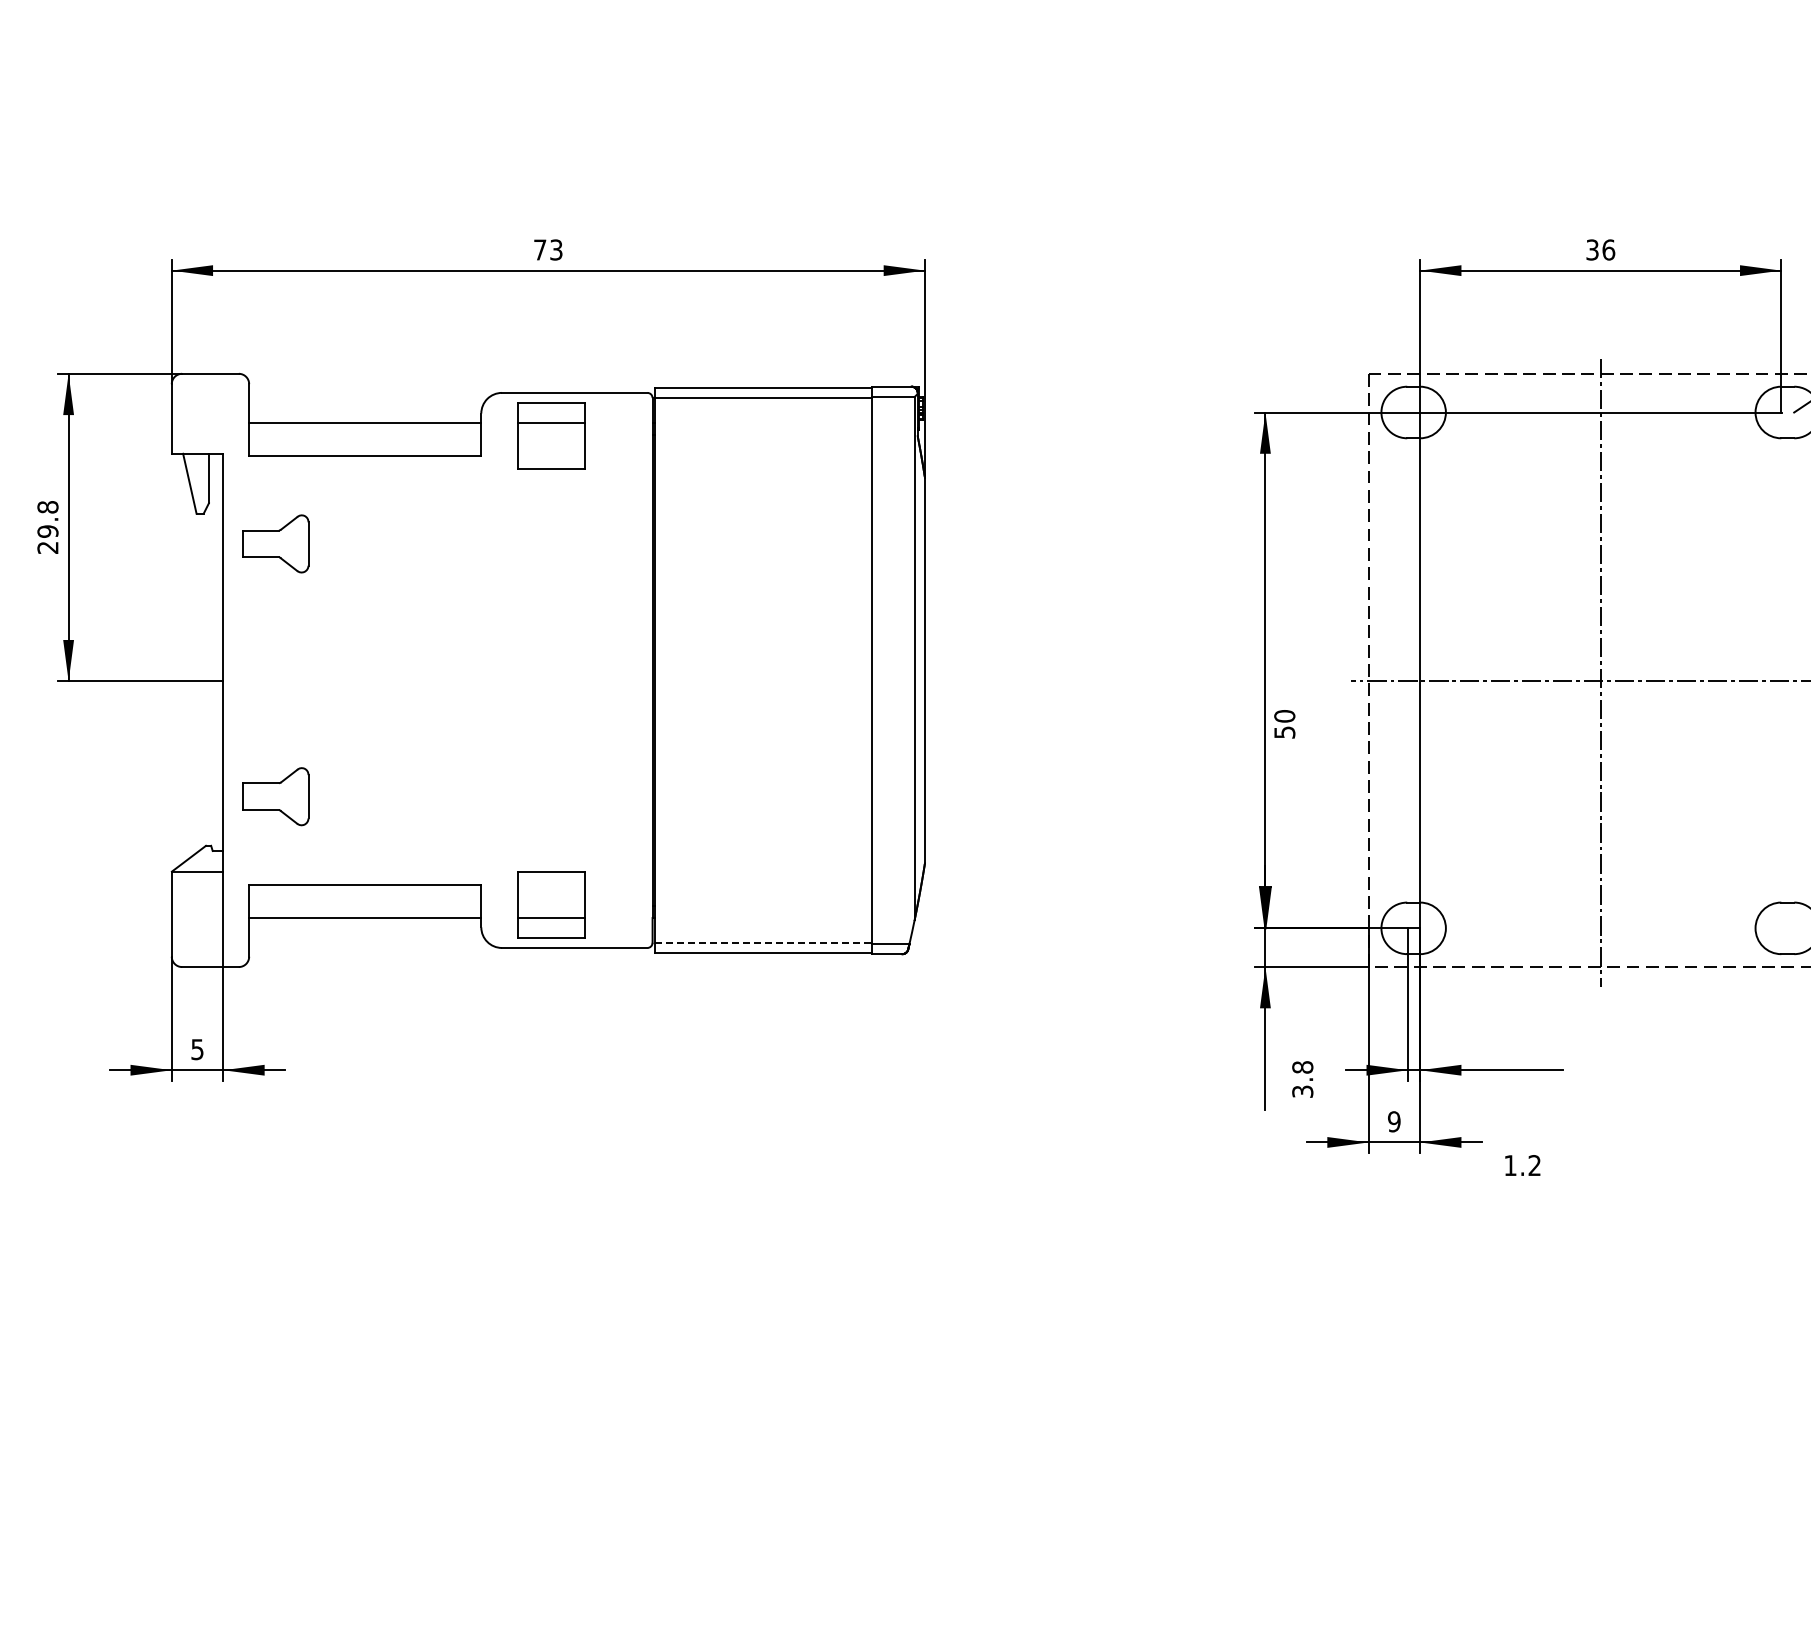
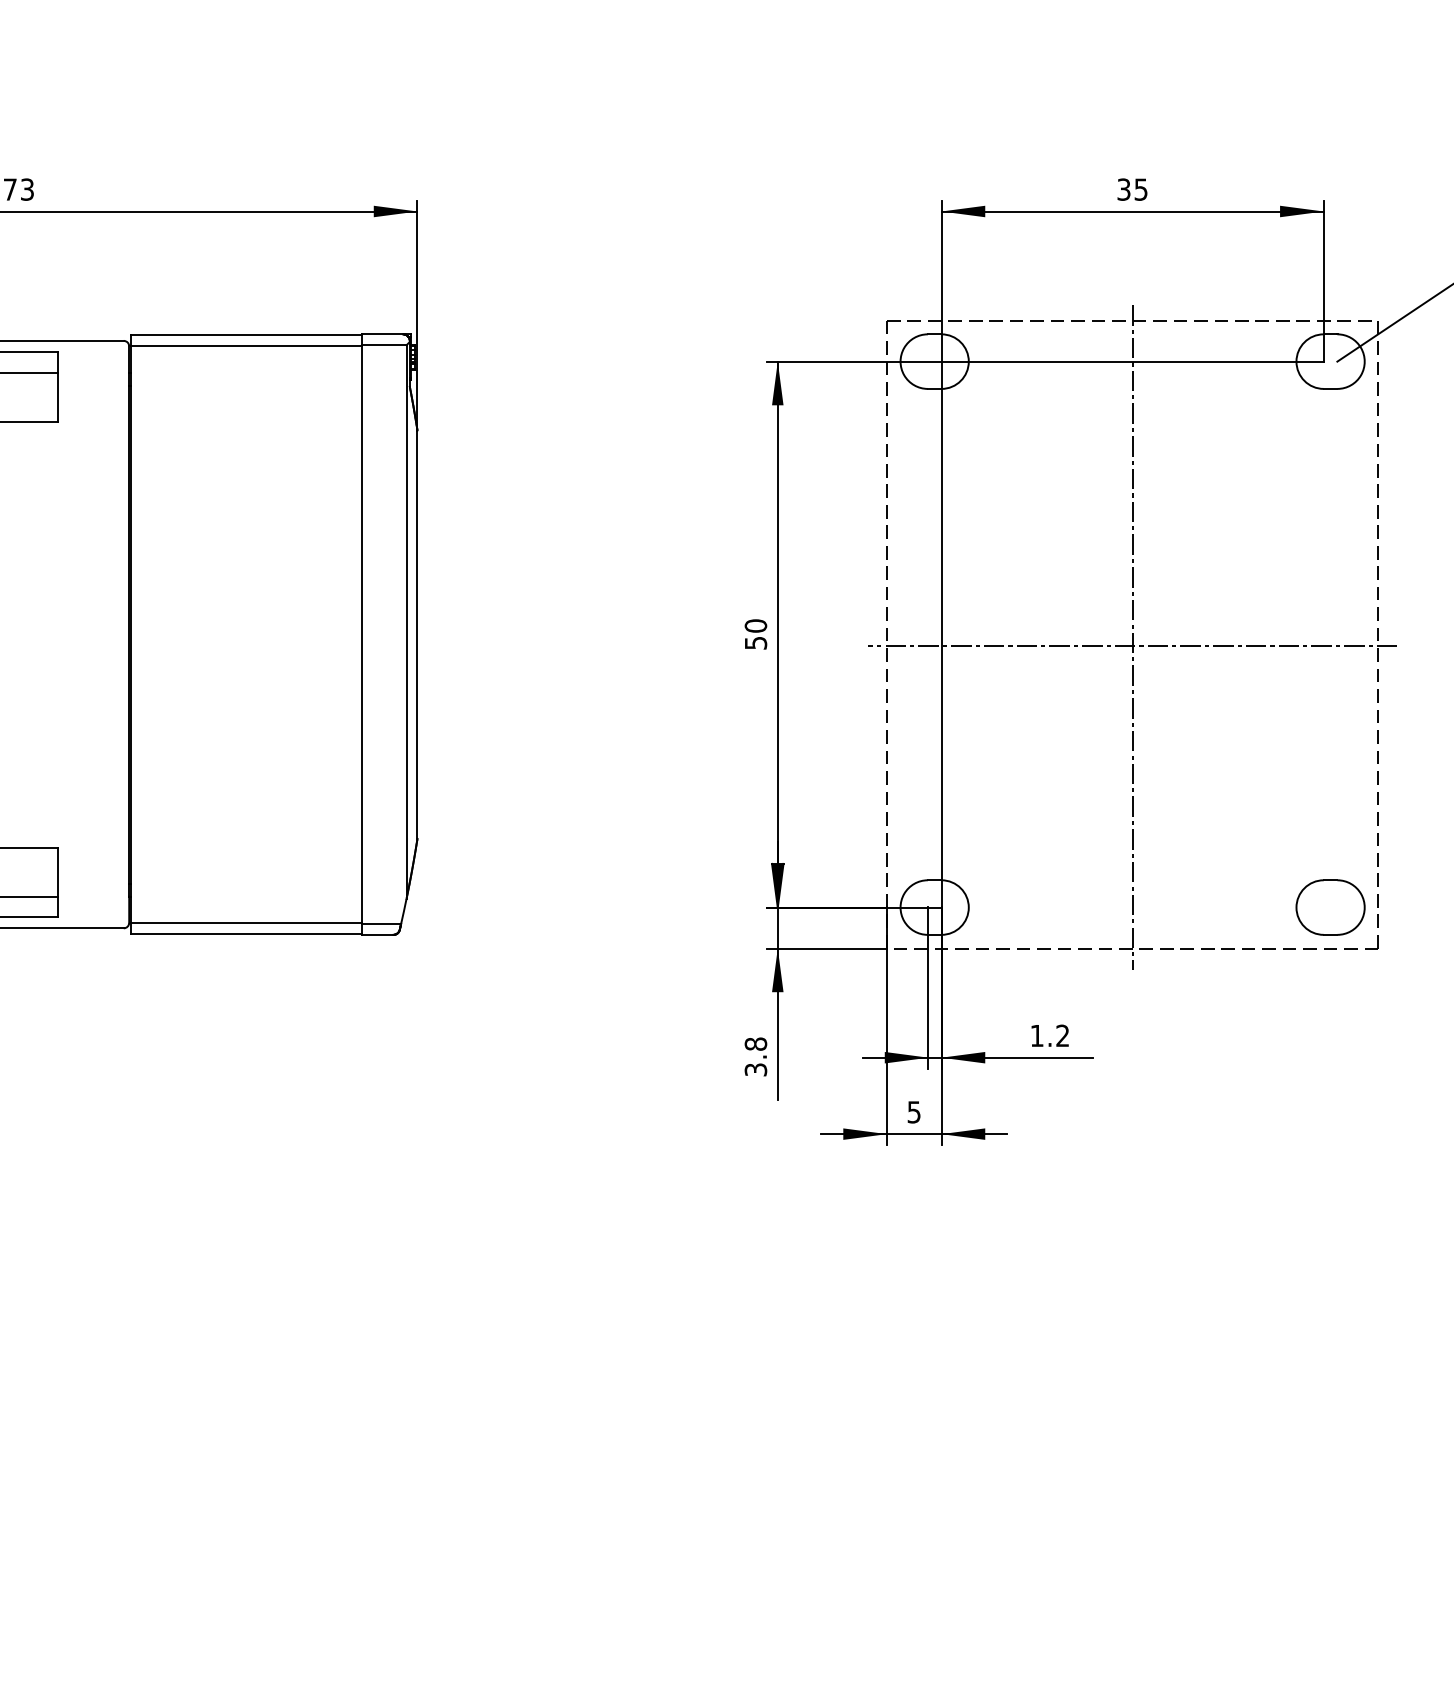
text: (1608, 249) -> (1140, 189), 36 -> 35
text: (1284, 724) -> (755, 634), moved
line: (763, 942) -> (246, 922), dashed -> solid
text: (1302, 1079) -> (755, 1056), moved
text: (1394, 1121) -> (914, 1111), 9 -> 5
text: (1522, 1165) -> (1049, 1035), moved

